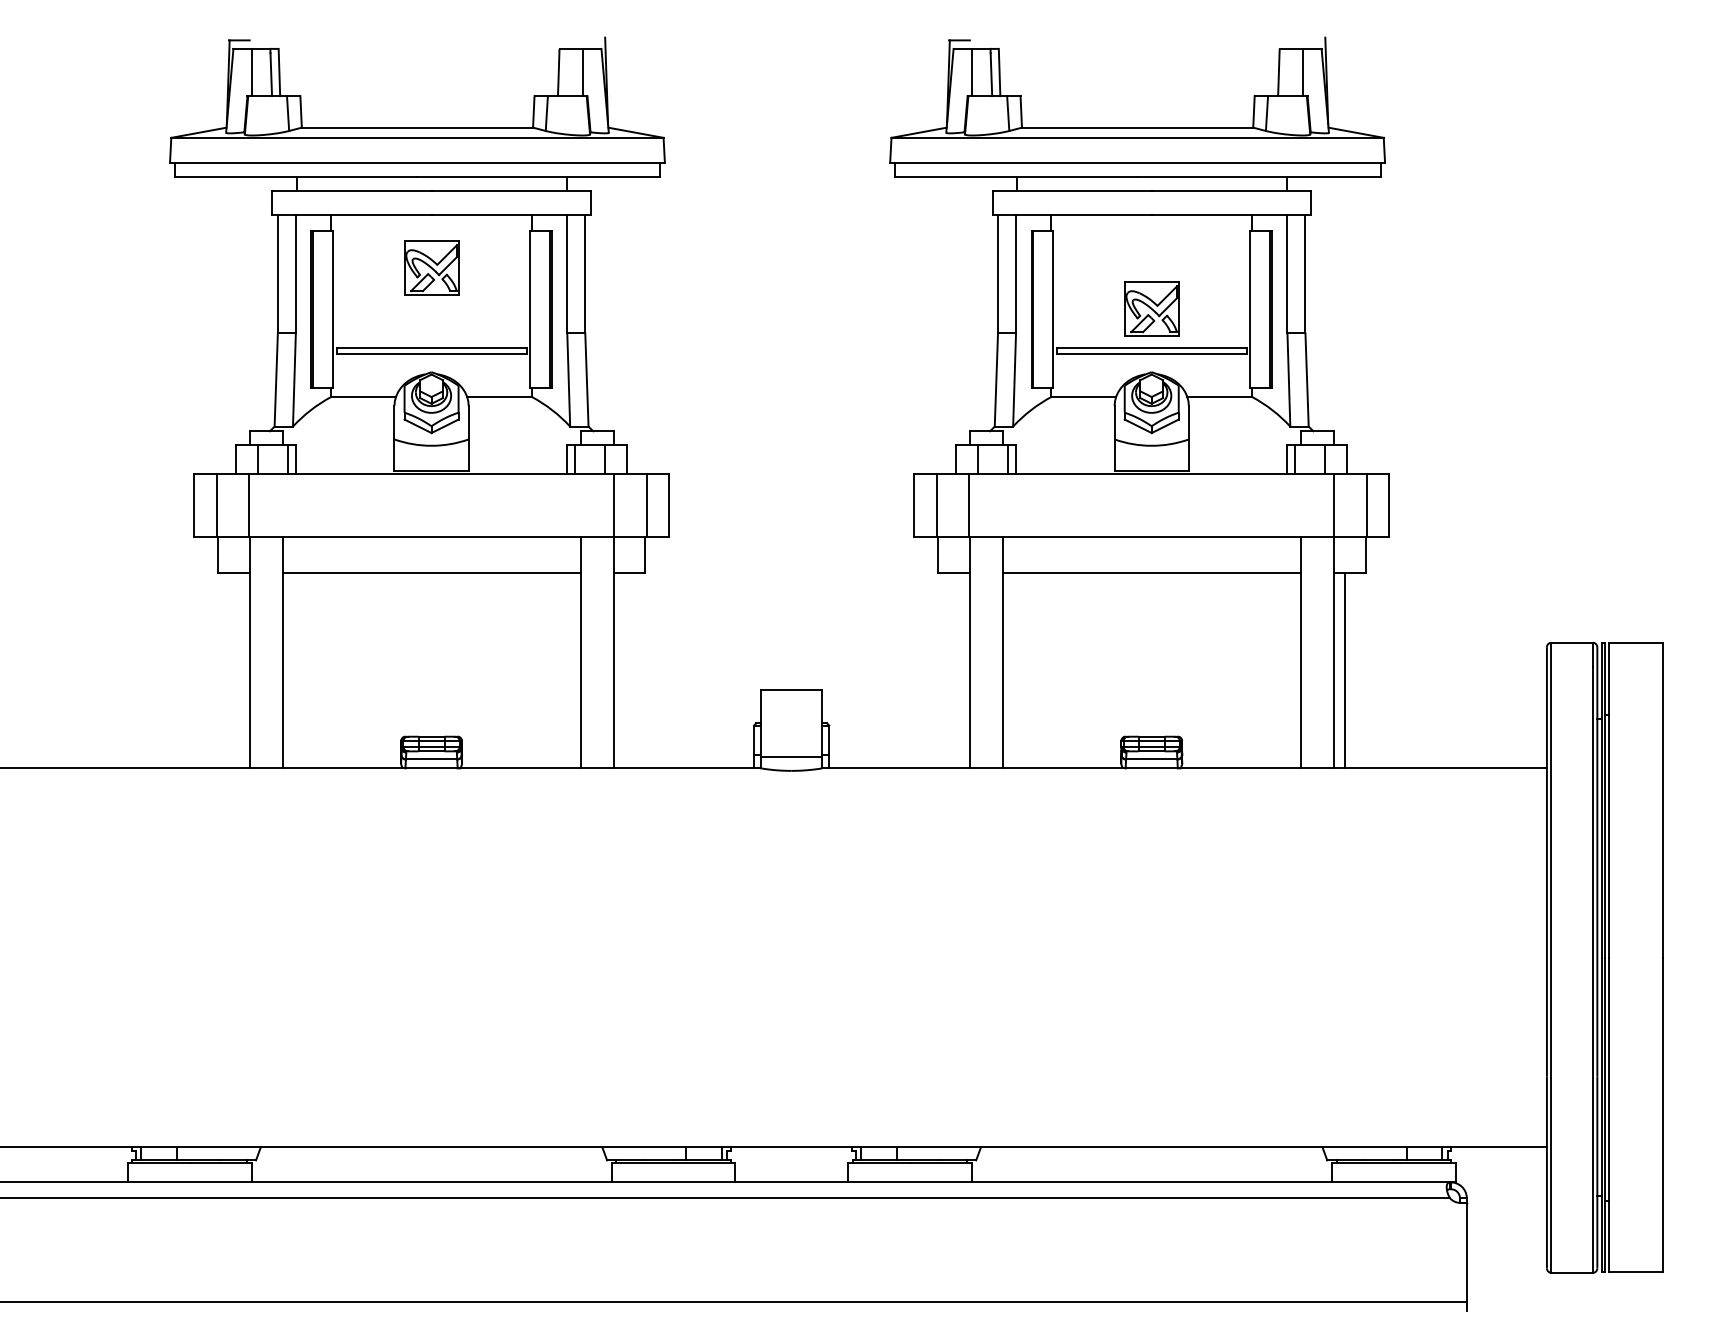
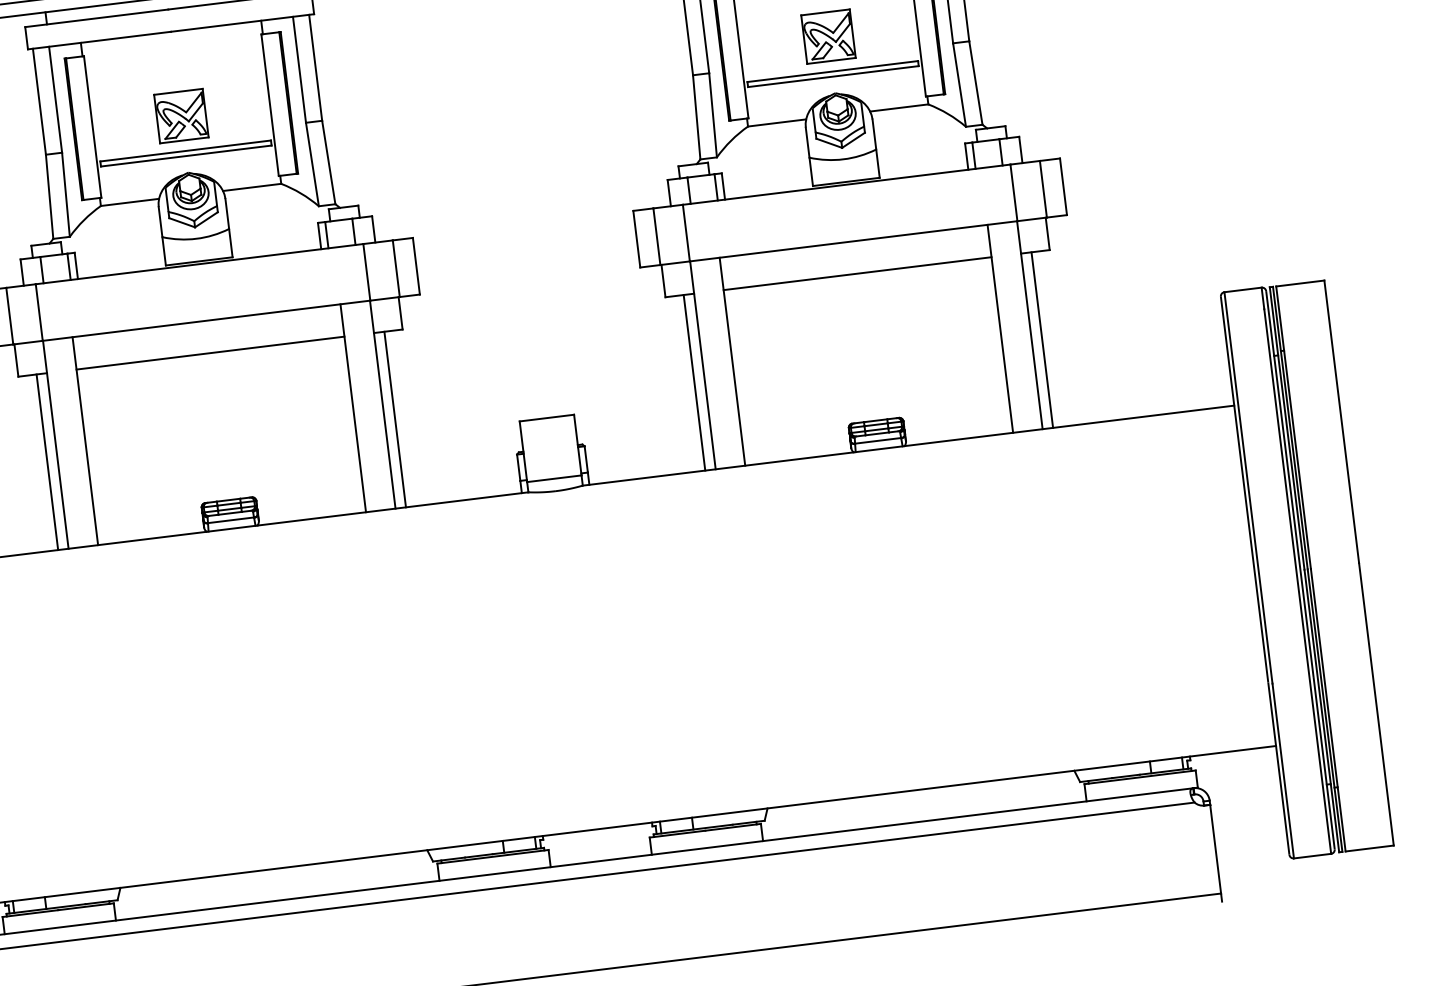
part: (431, 267) -> (181, 115), moved
line: (238, 670) -> (47, 461), added
line: (625, 670) -> (395, 419), added
line: (958, 670) -> (694, 382), added

